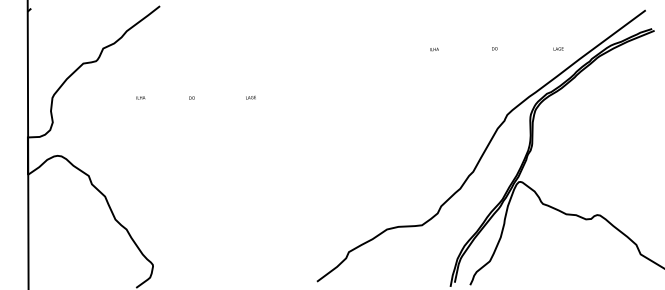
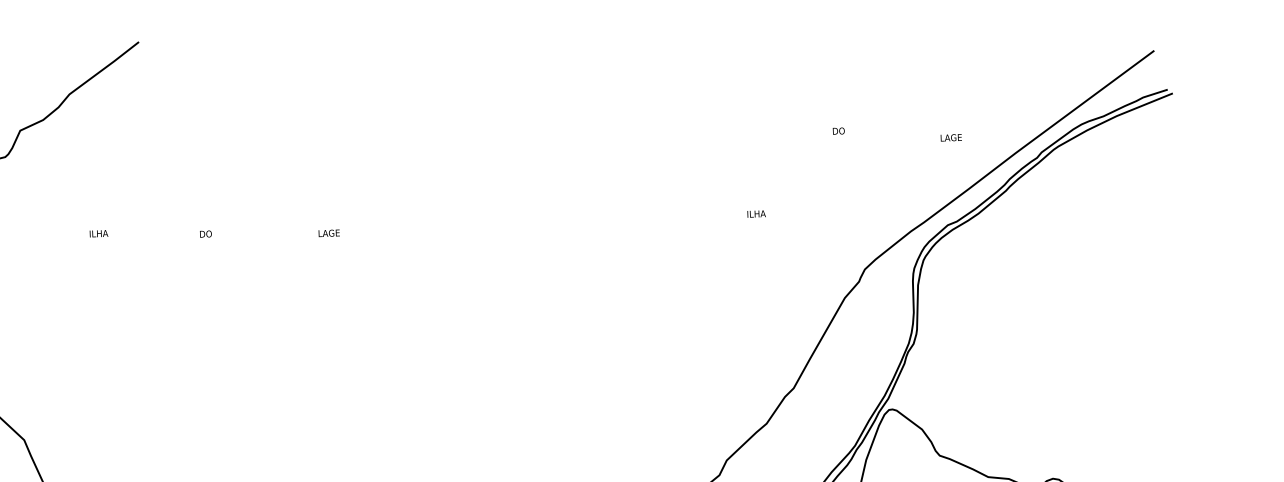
text: (558, 48) -> (951, 136), moved
text: (434, 49) -> (756, 214), moved

